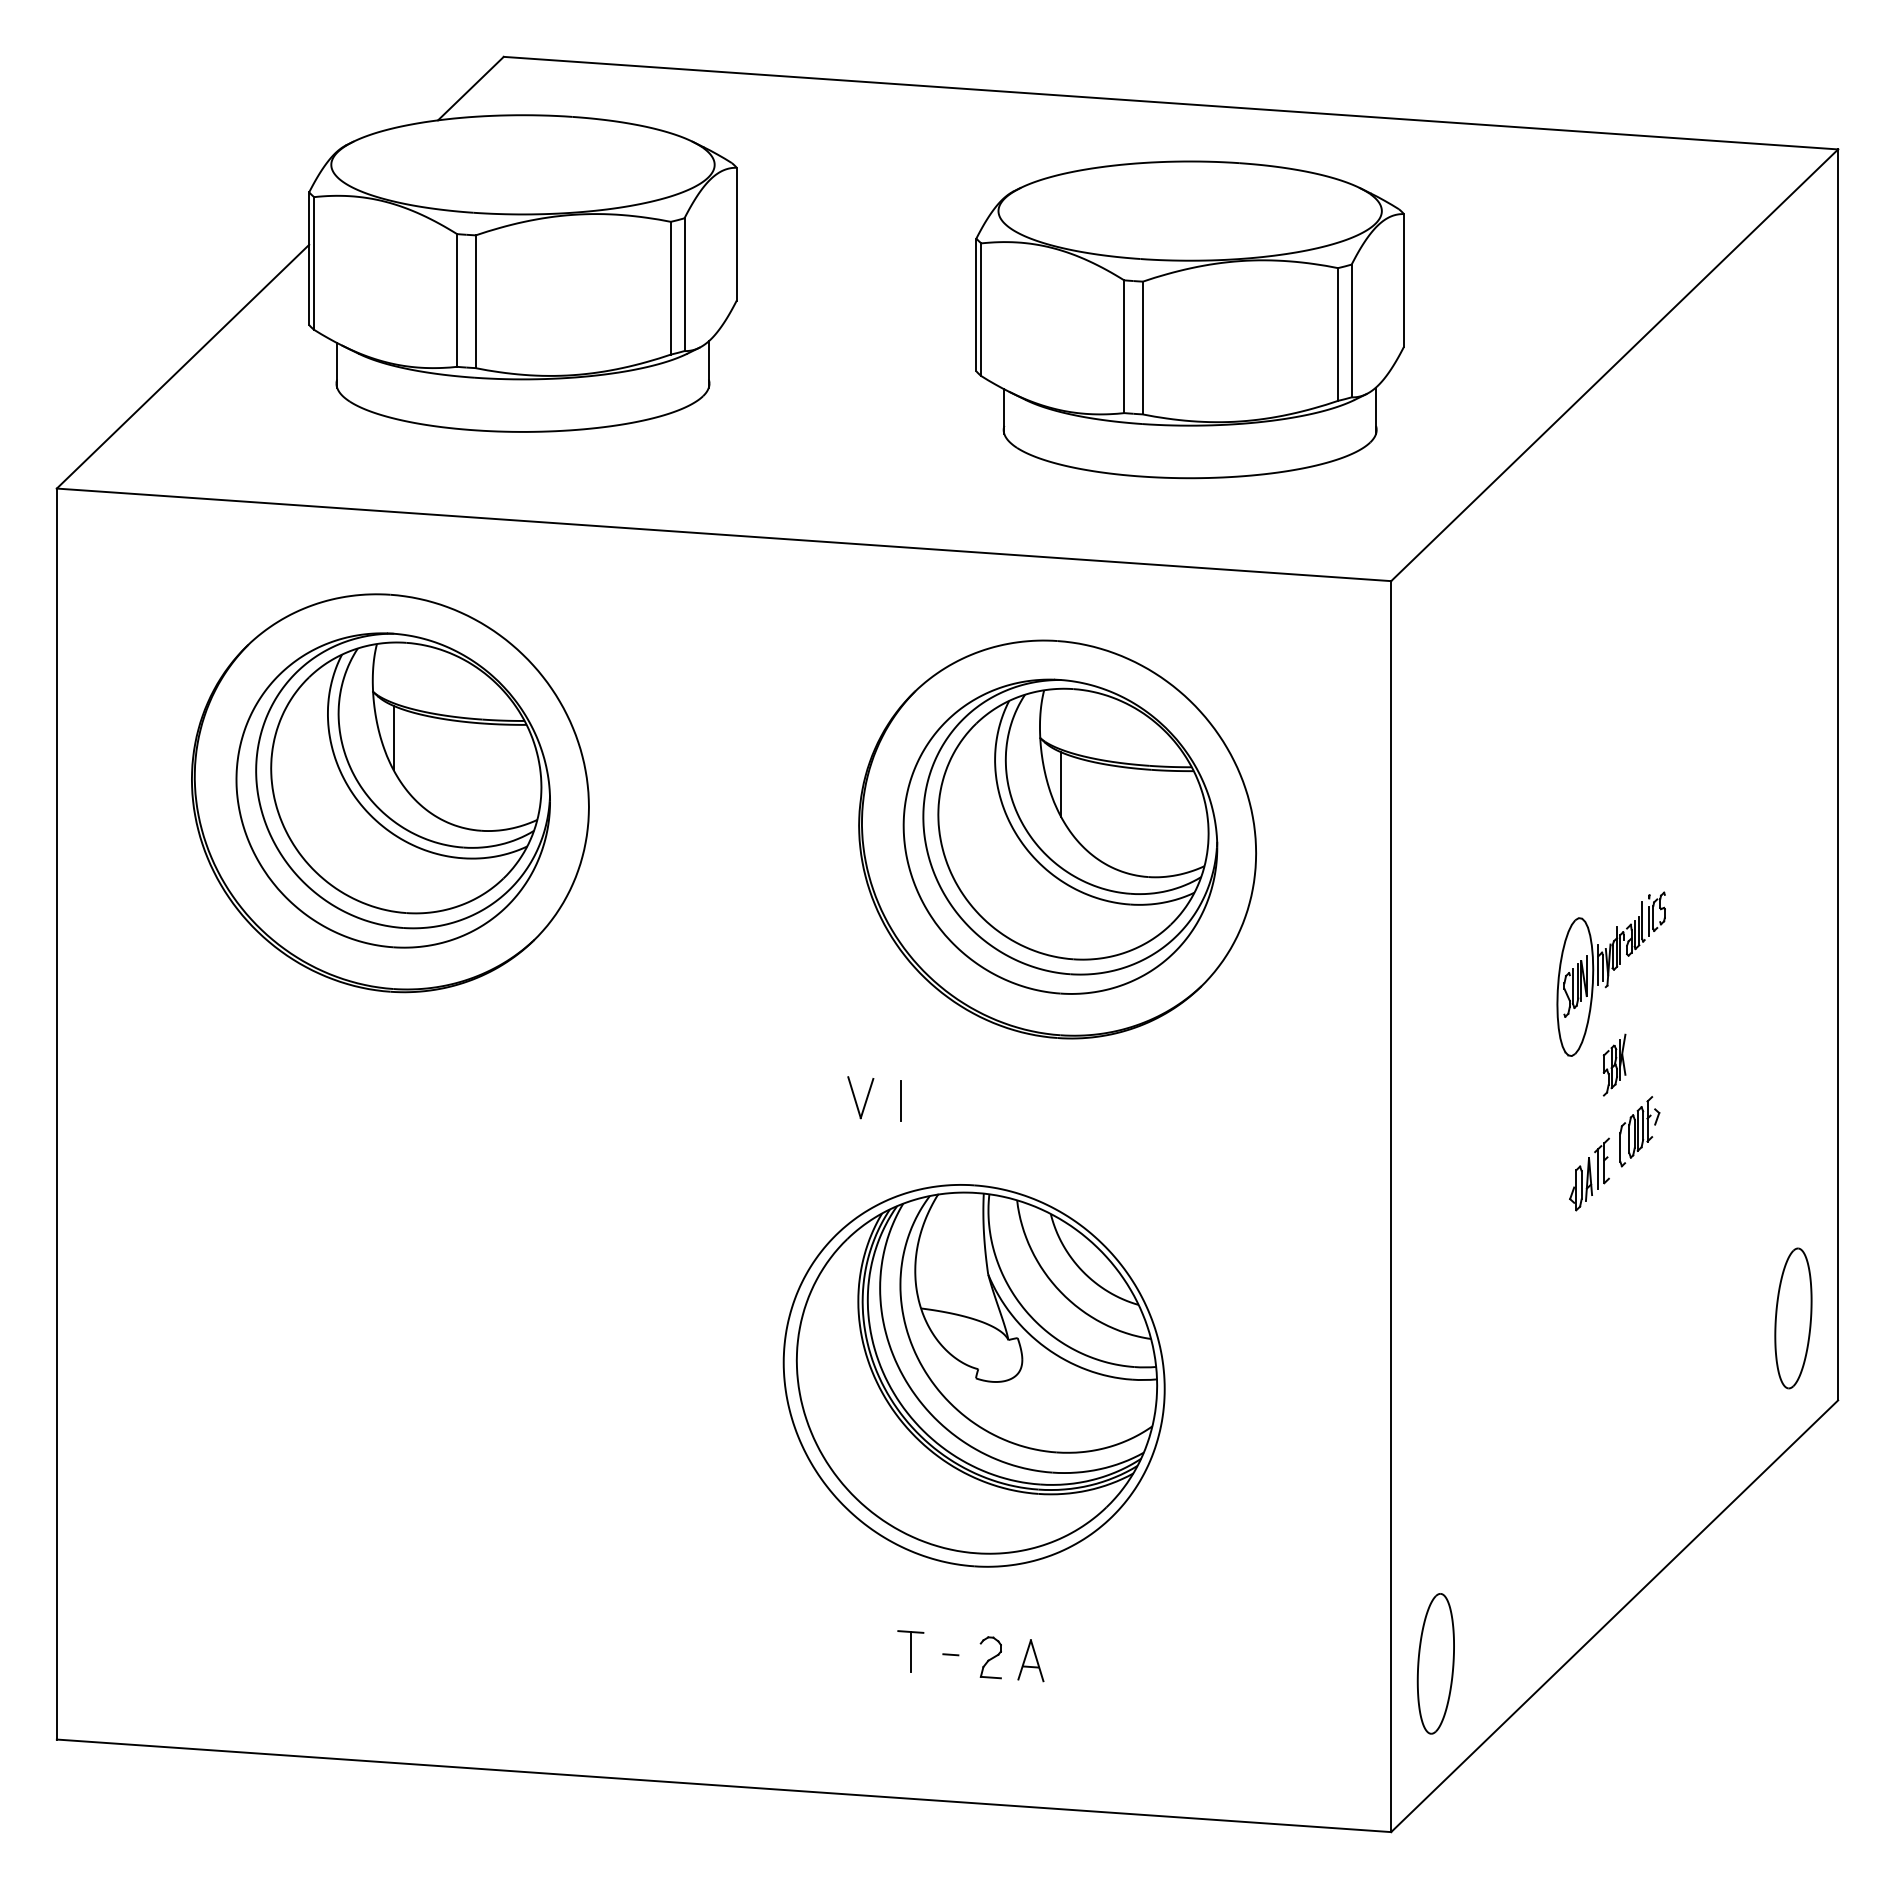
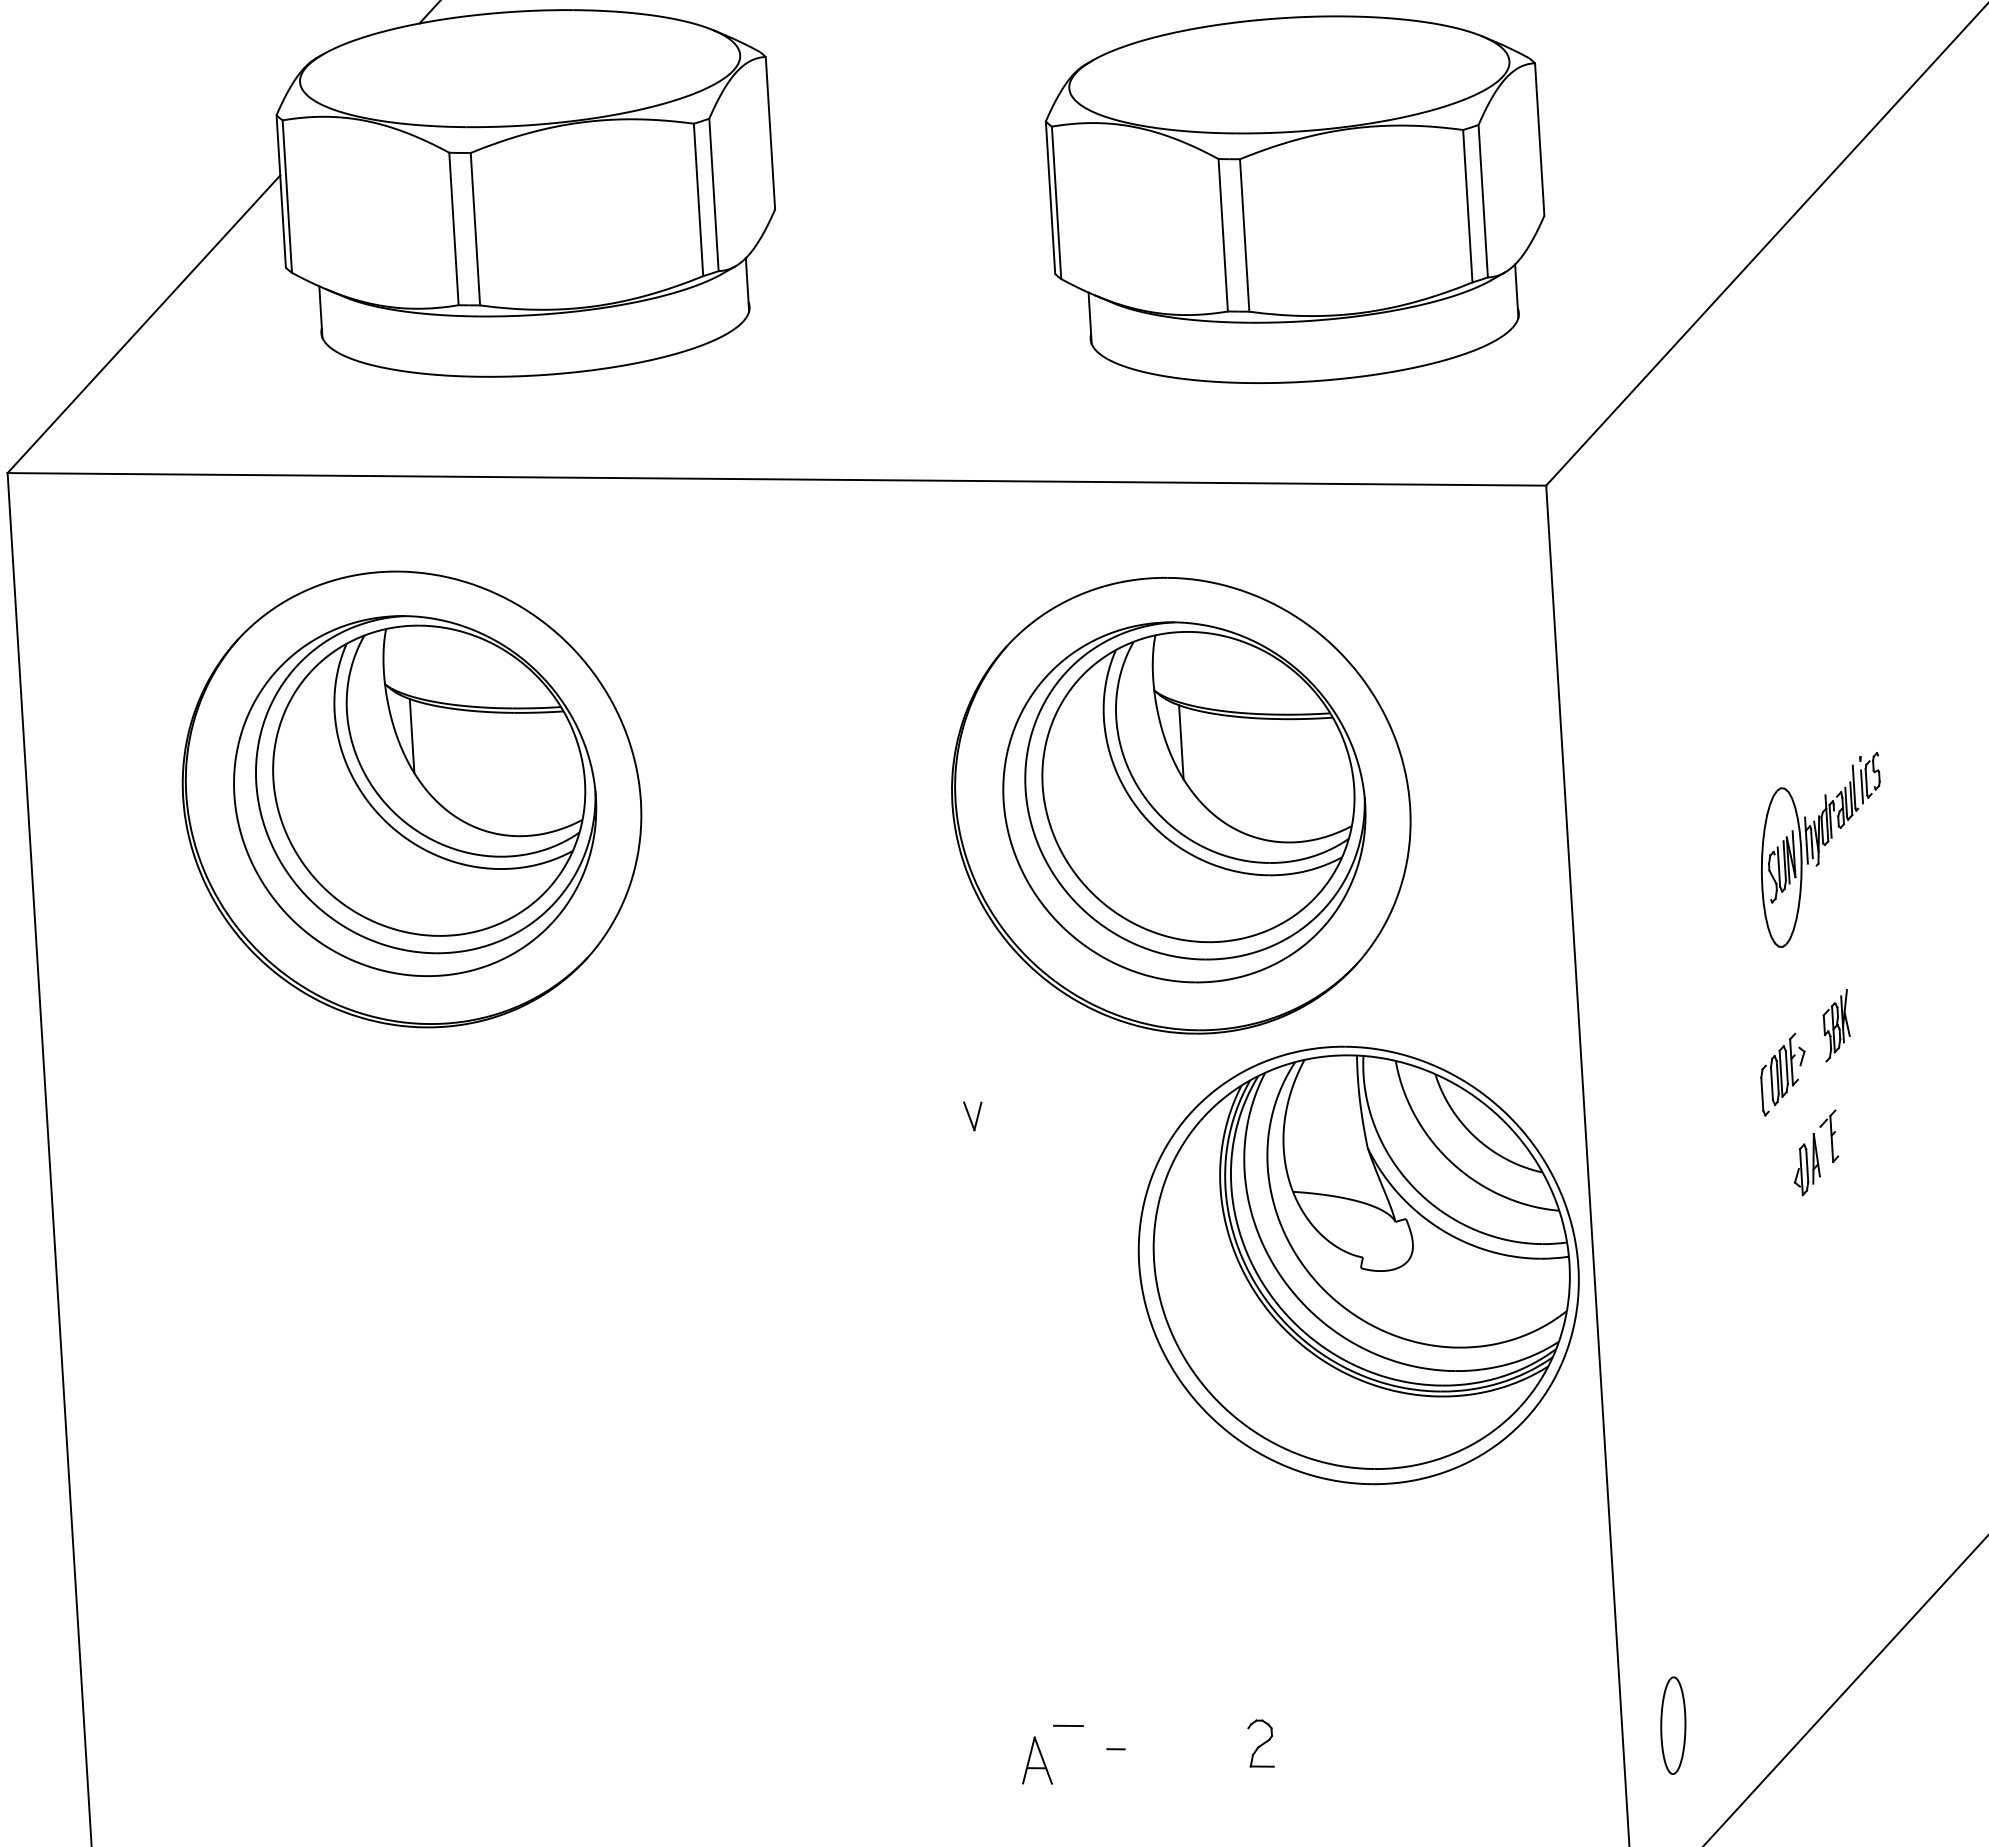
part: (1610, 973) -> (1821, 849), moved
part: (860, 1097) -> (973, 1115), size x0.6
line: (900, 1100) -> (1019, 1116), removed
part: (1639, 1131) -> (1783, 1074), moved
line: (1598, 1169) -> (1825, 1146), removed
part: (973, 1375) -> (1357, 1265), moved
line: (910, 1652) -> (1069, 1749), removed
part: (990, 1657) -> (1260, 1743), moved
part: (1030, 1660) -> (1035, 1760), moved
part: (1435, 1663) -> (1673, 1725), size x0.6

